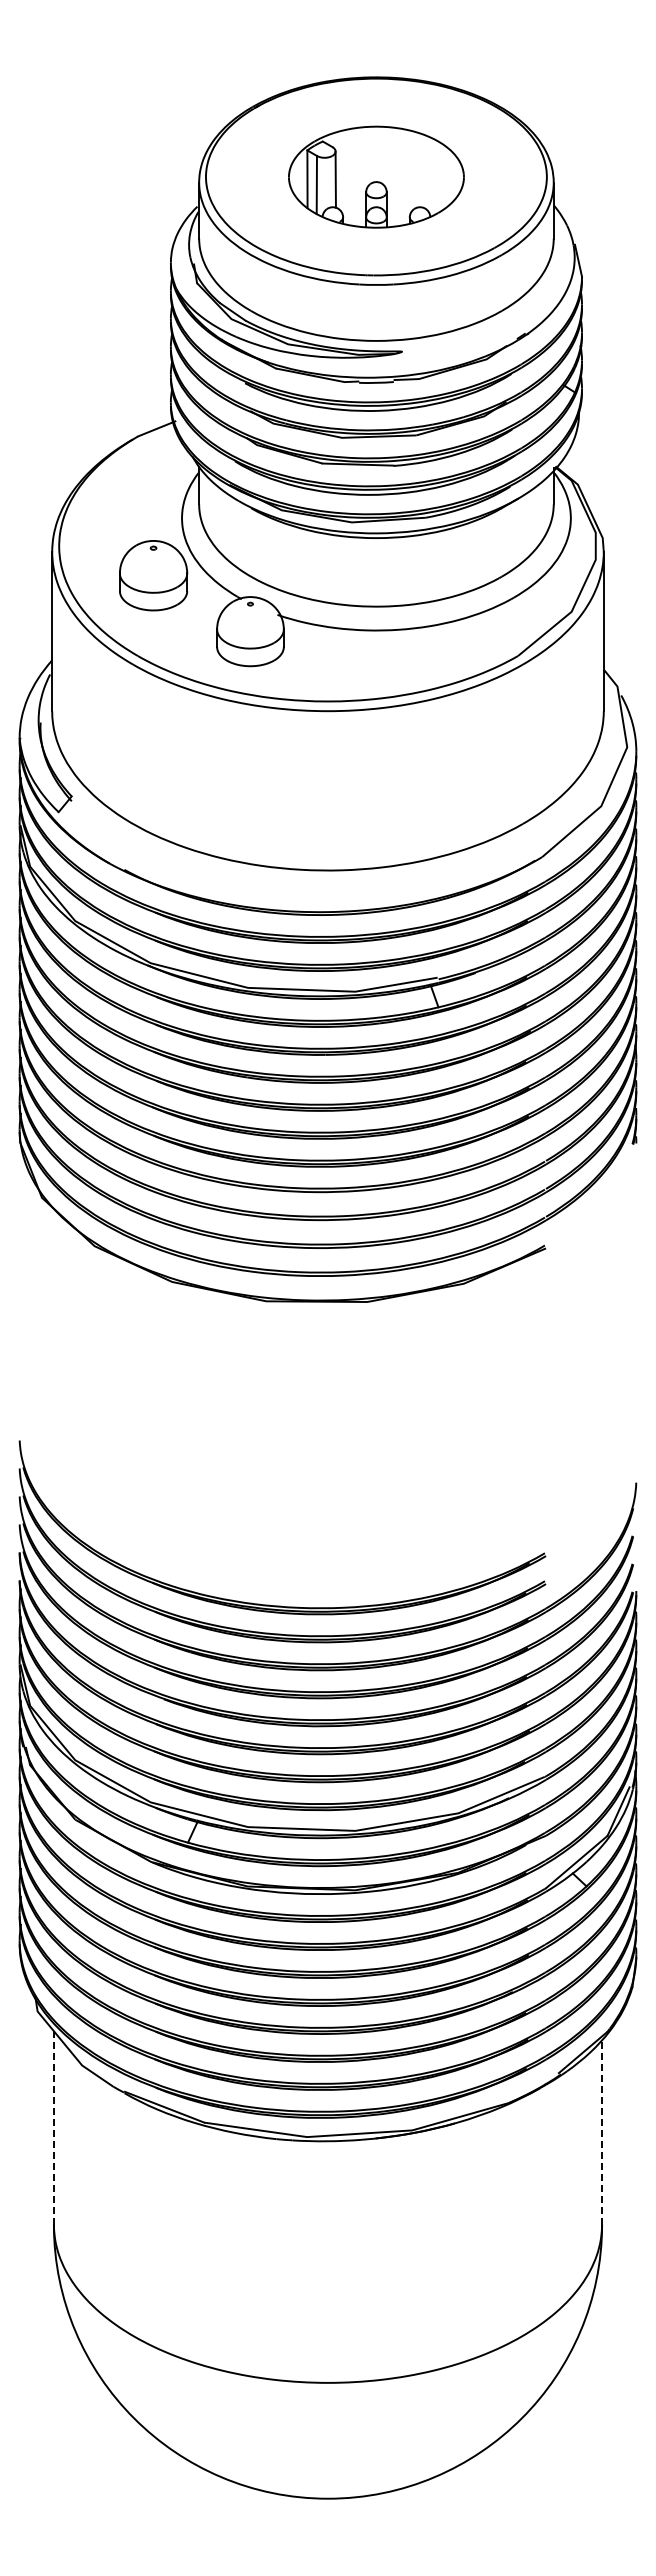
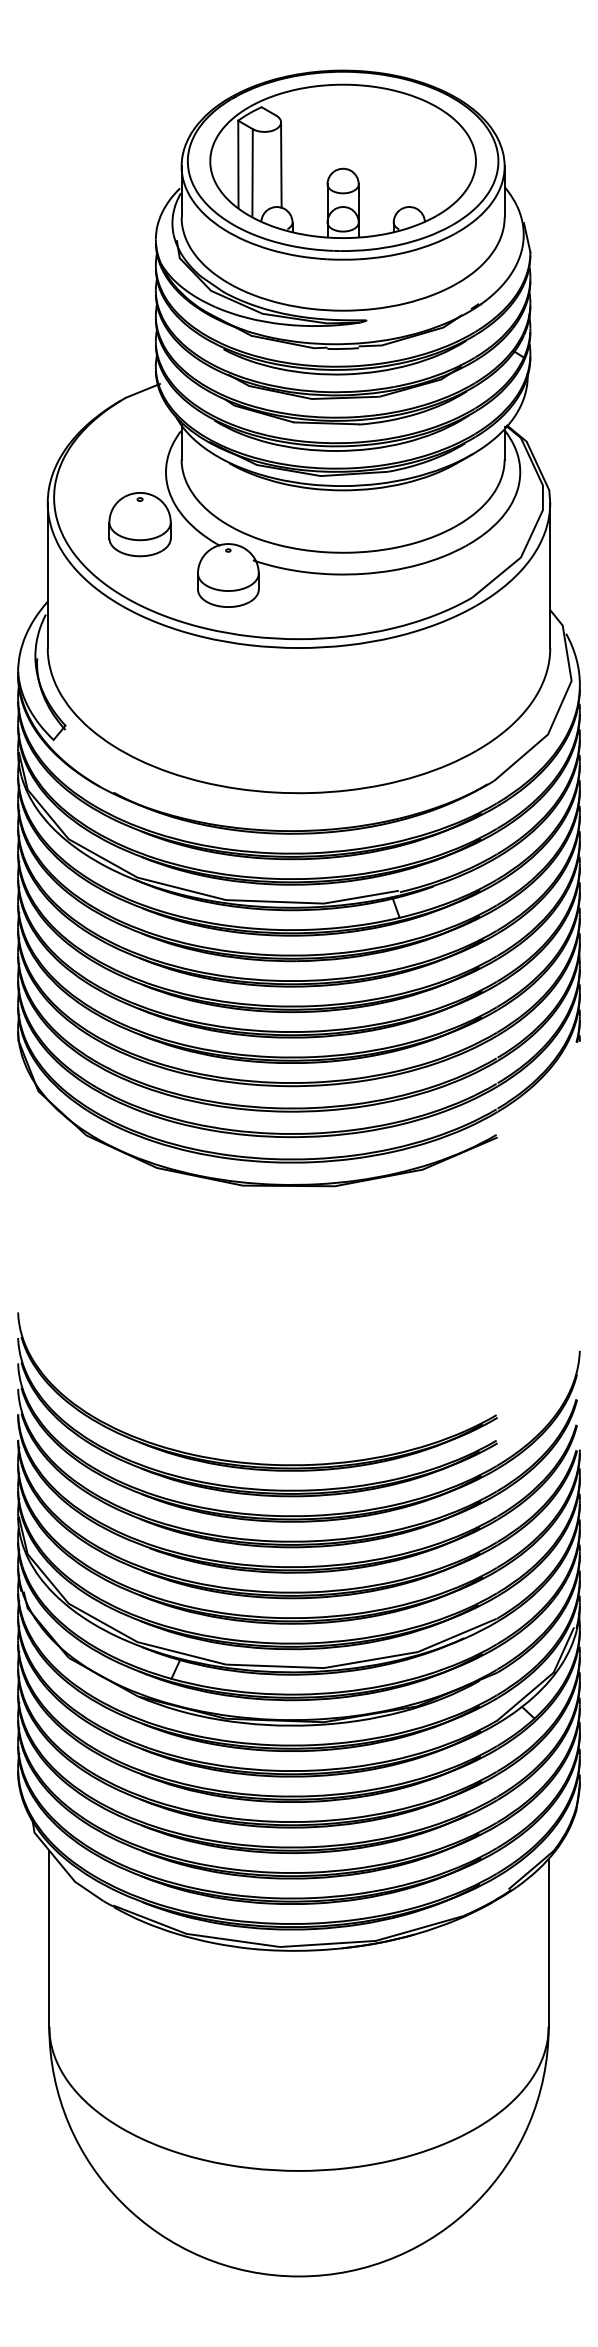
part: (376, 177) -> (343, 161), size x1.67
line: (53, 2127) -> (48, 1938), dashed -> solid
line: (602, 2131) -> (549, 1941), dashed -> solid

